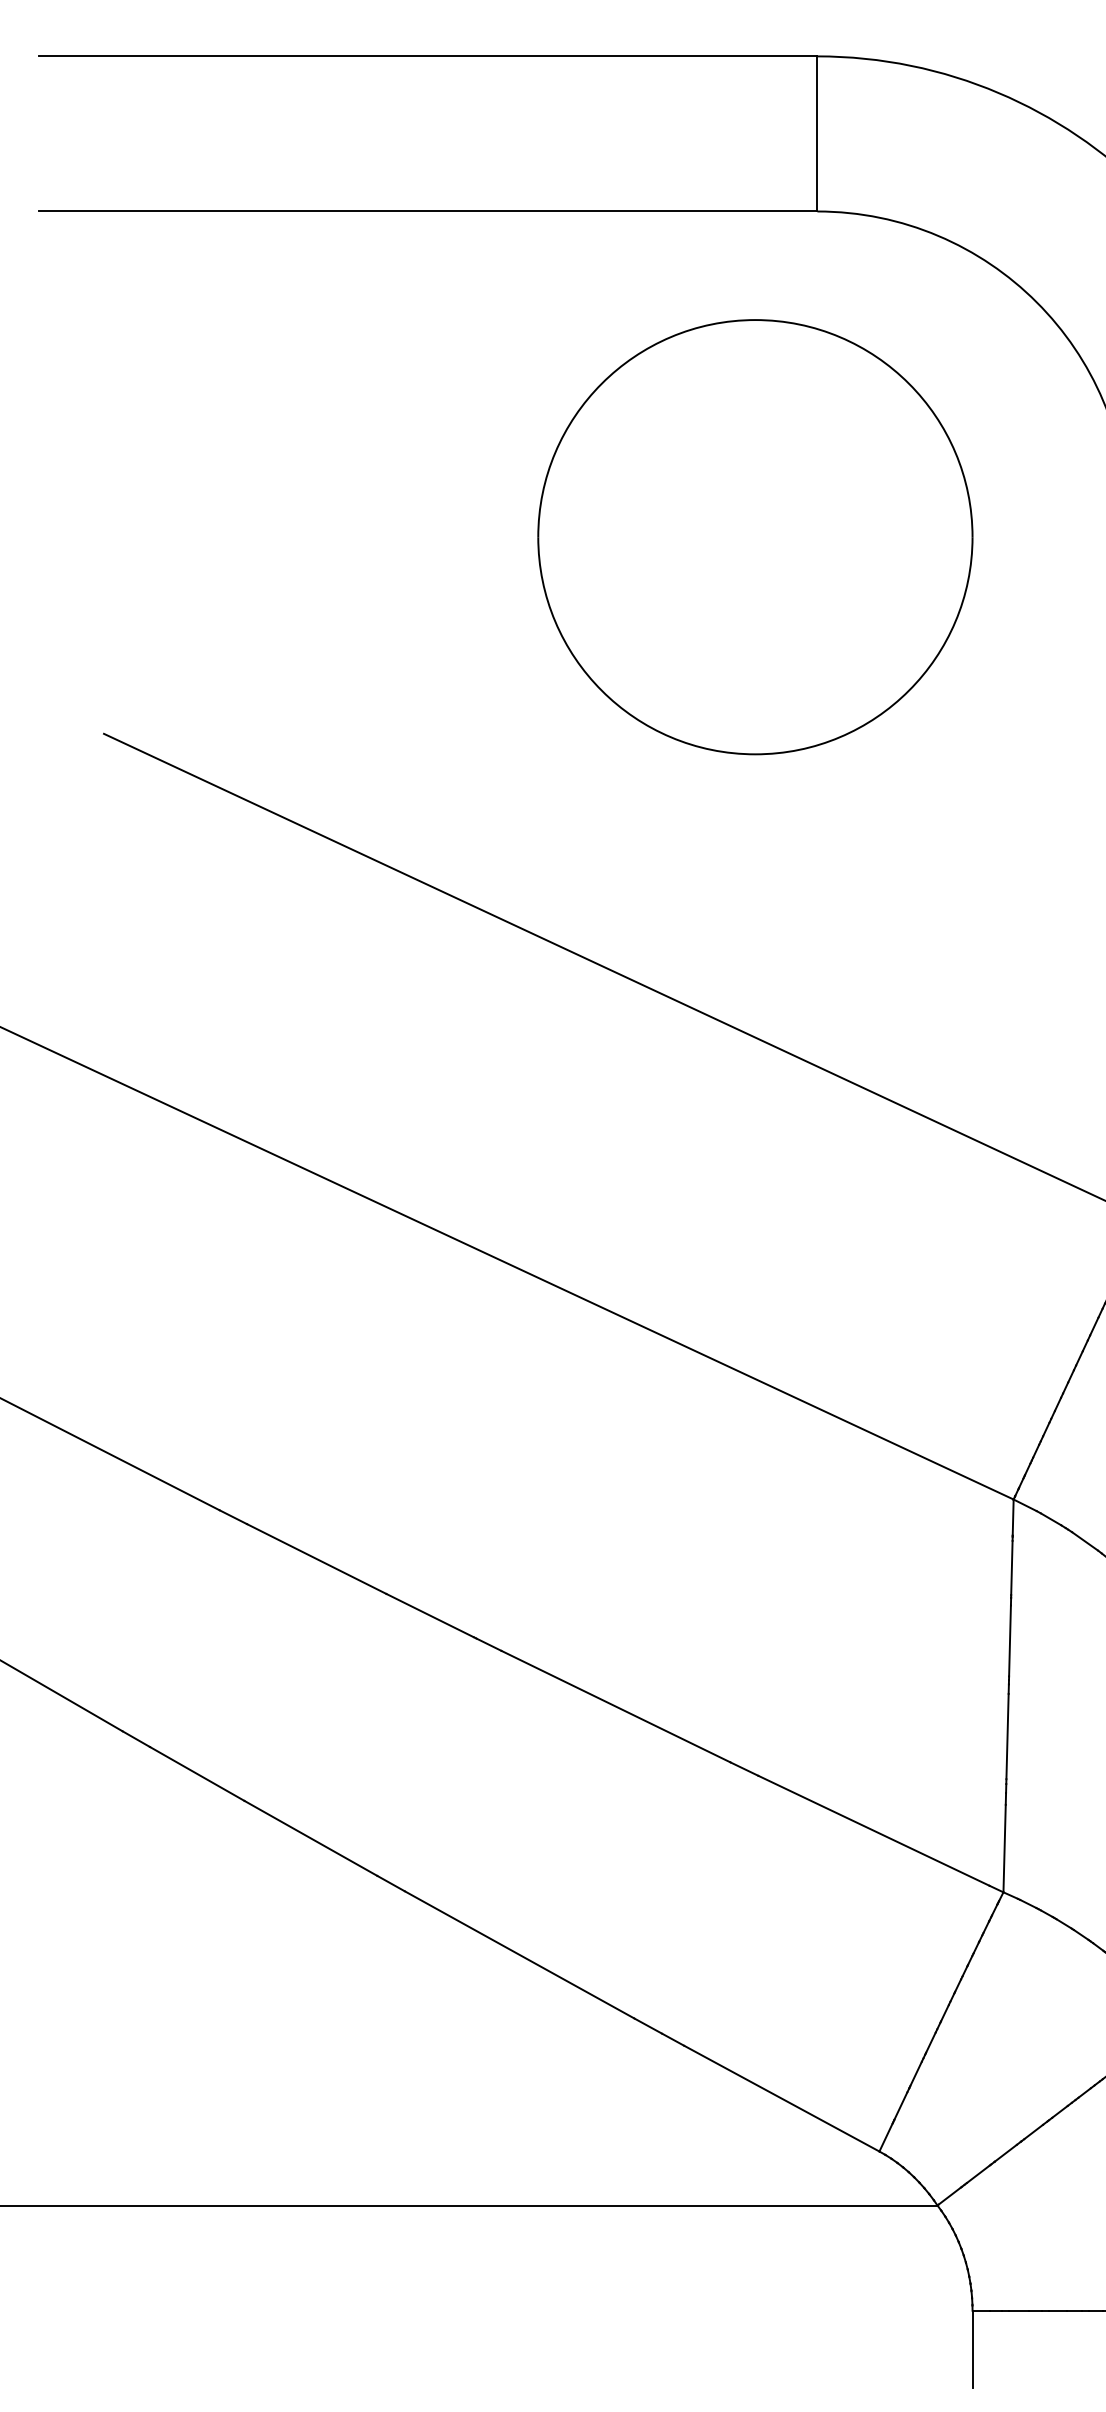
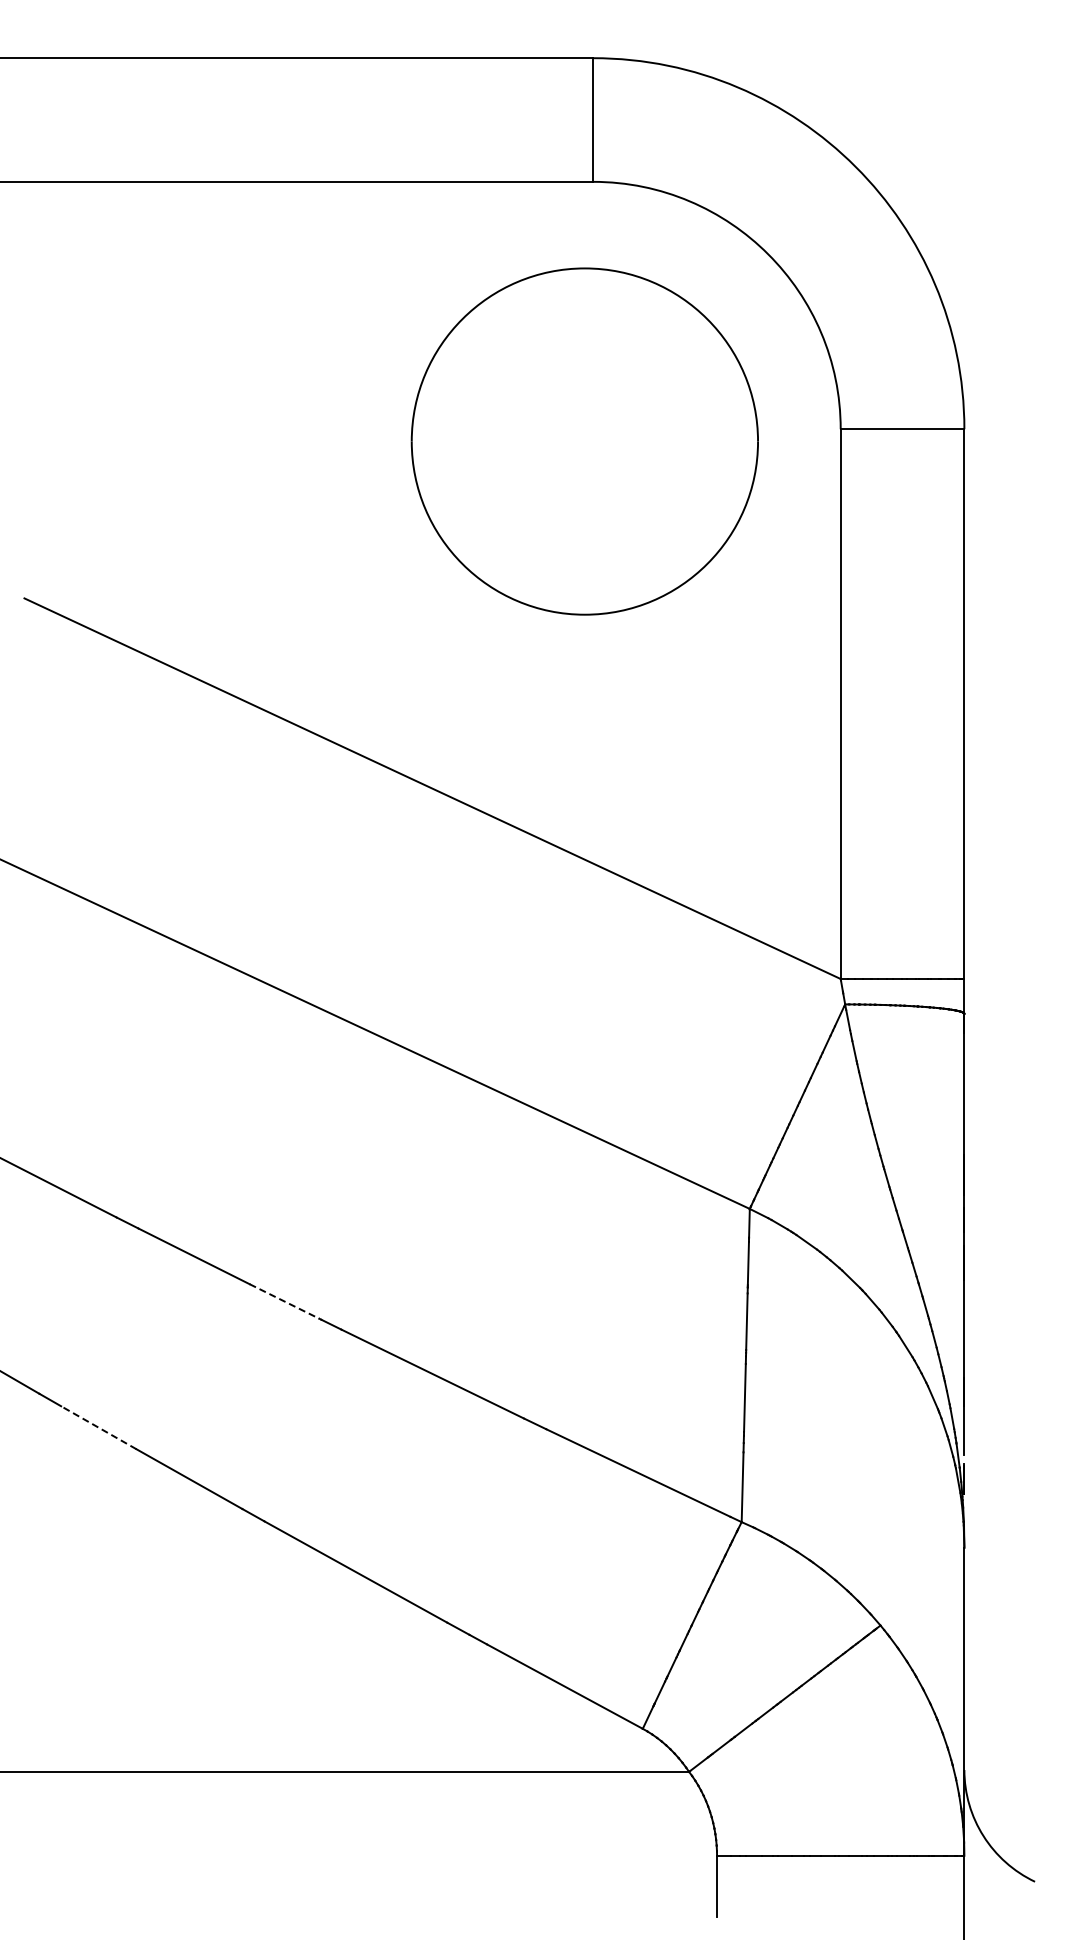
part: (754, 537) -> (584, 441), moved
line: (430, 1615) -> (284, 1301), solid -> dashed
line: (196, 1773) -> (98, 1427), solid -> dashed

